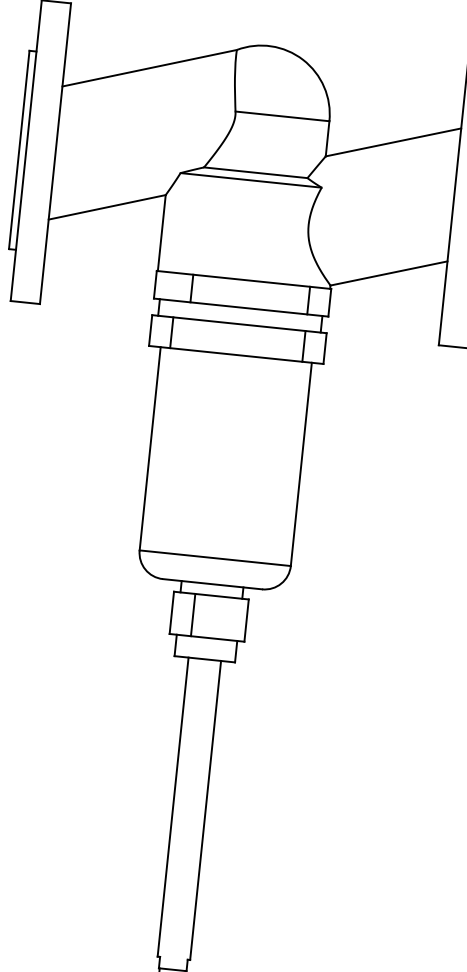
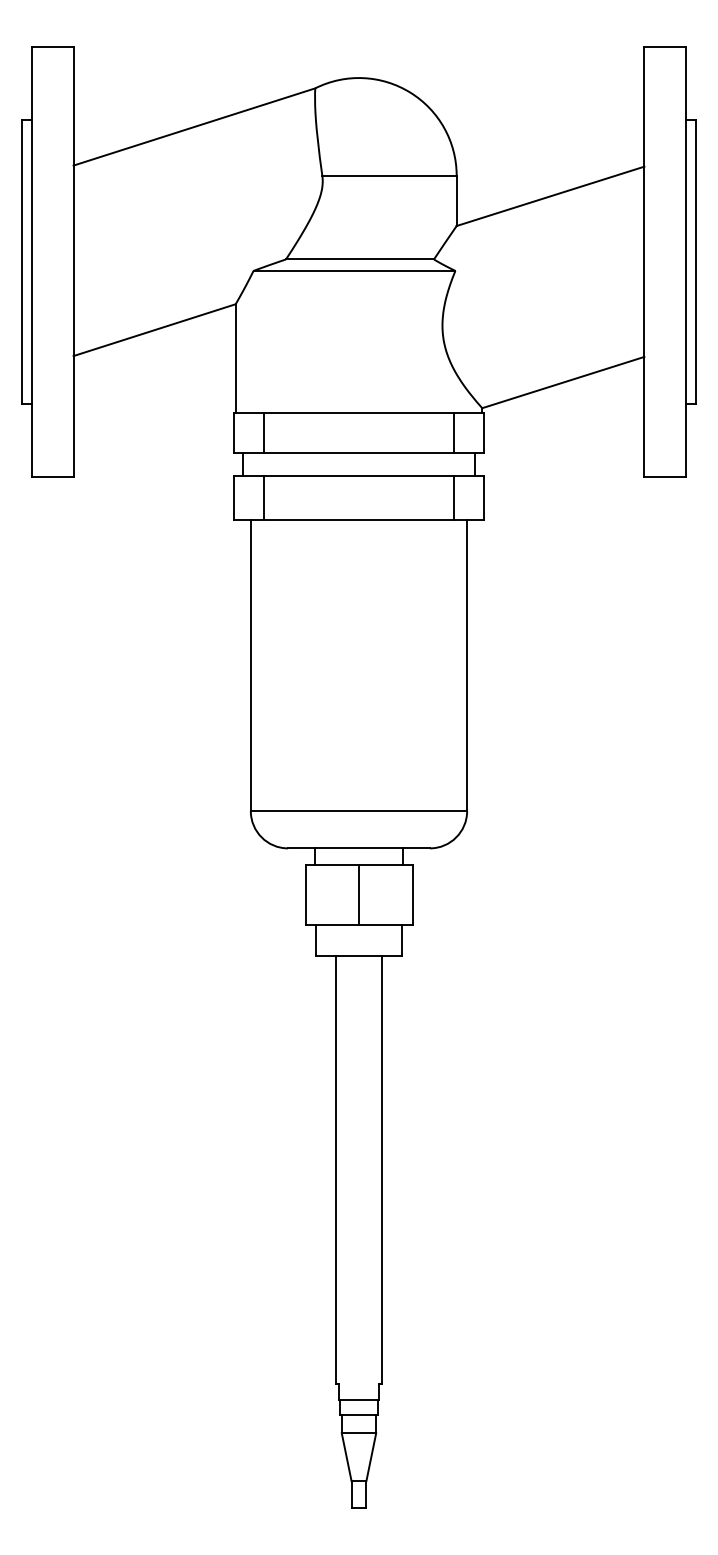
line: (191, 288) -> (264, 432), moved
line: (193, 614) -> (359, 894), moved

